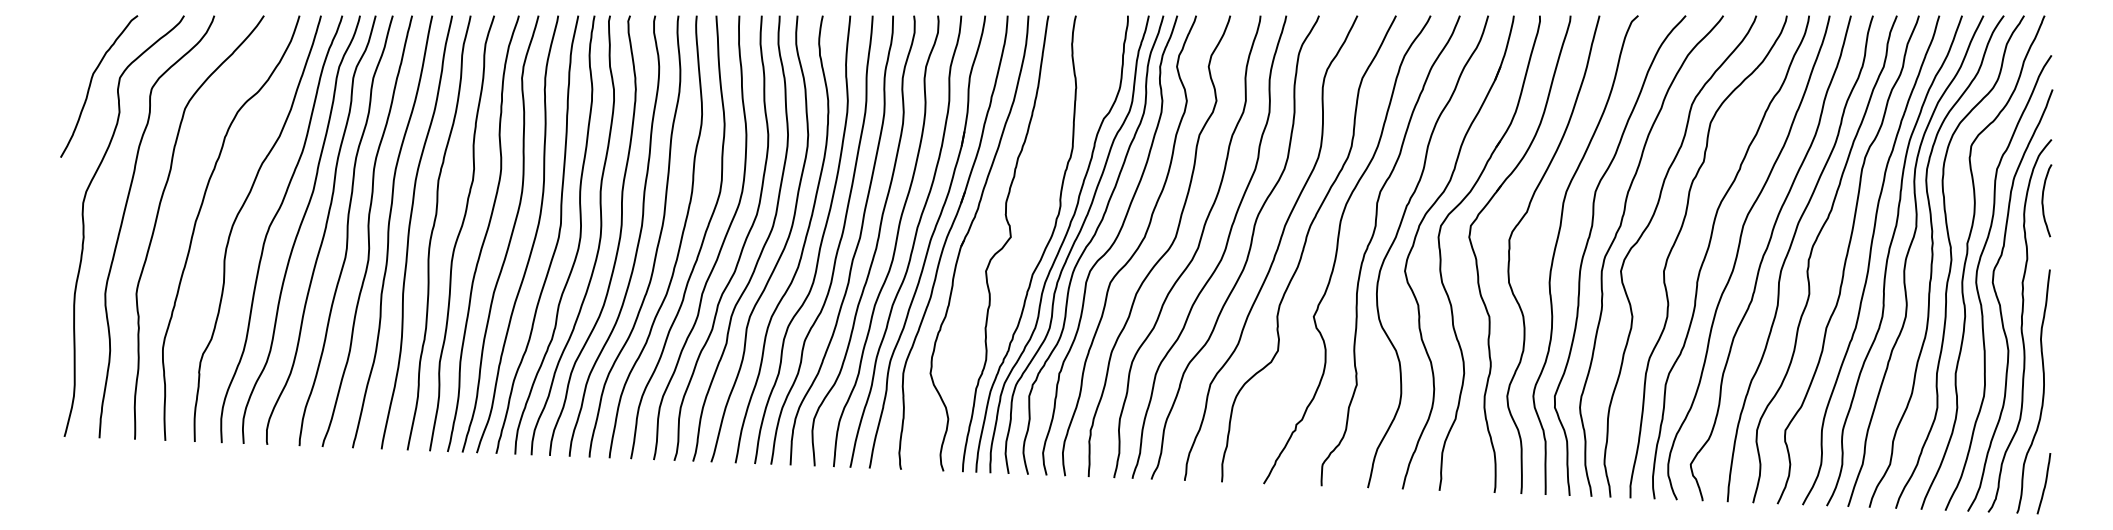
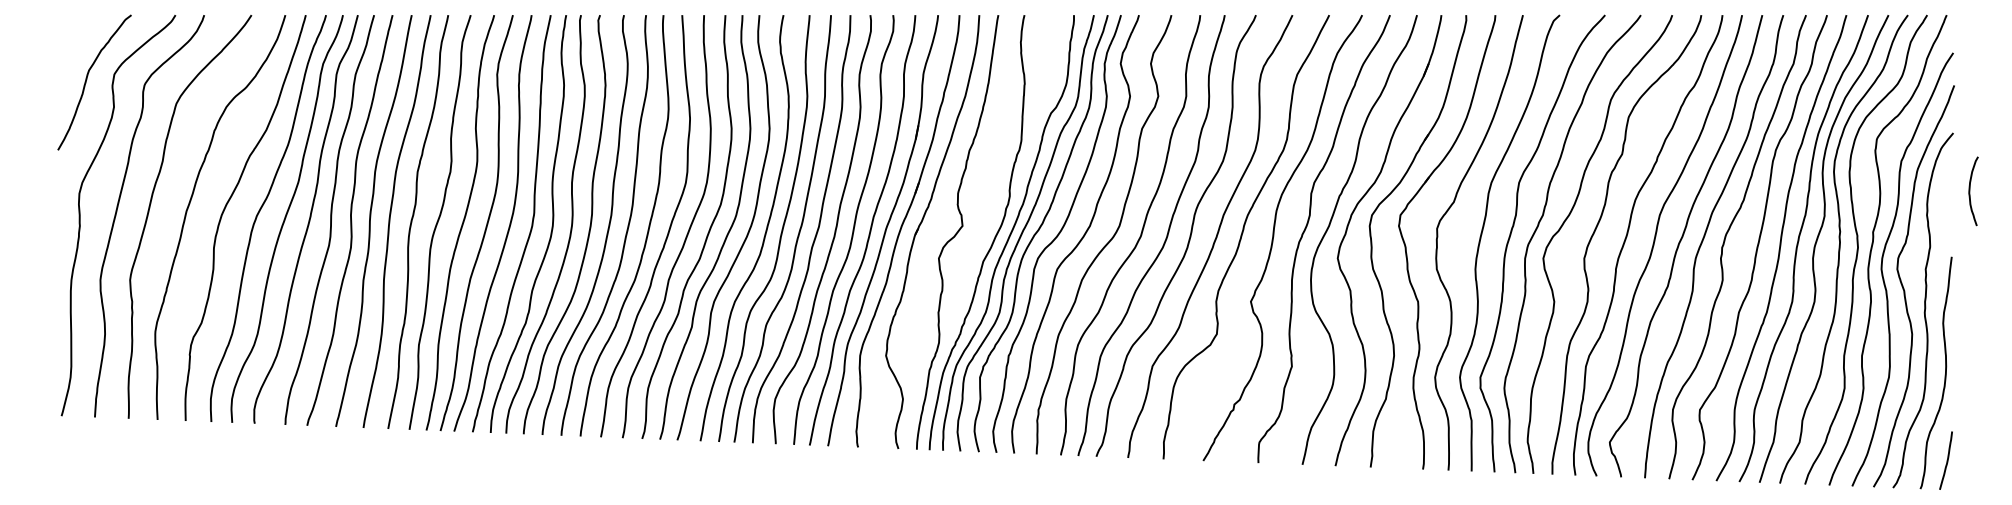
curve: (2043, 200) -> (1970, 191), moved

